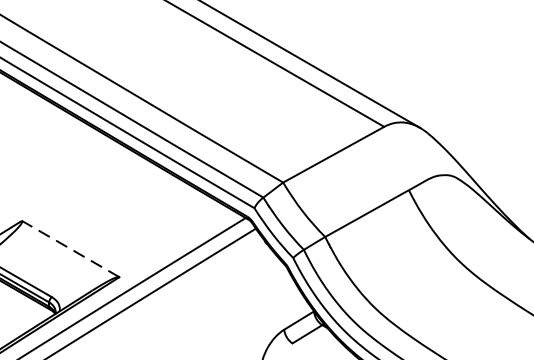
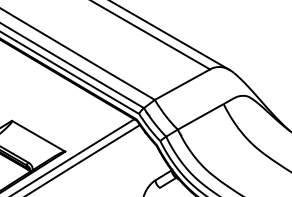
line: (70, 249) -> (38, 136), dashed -> solid

